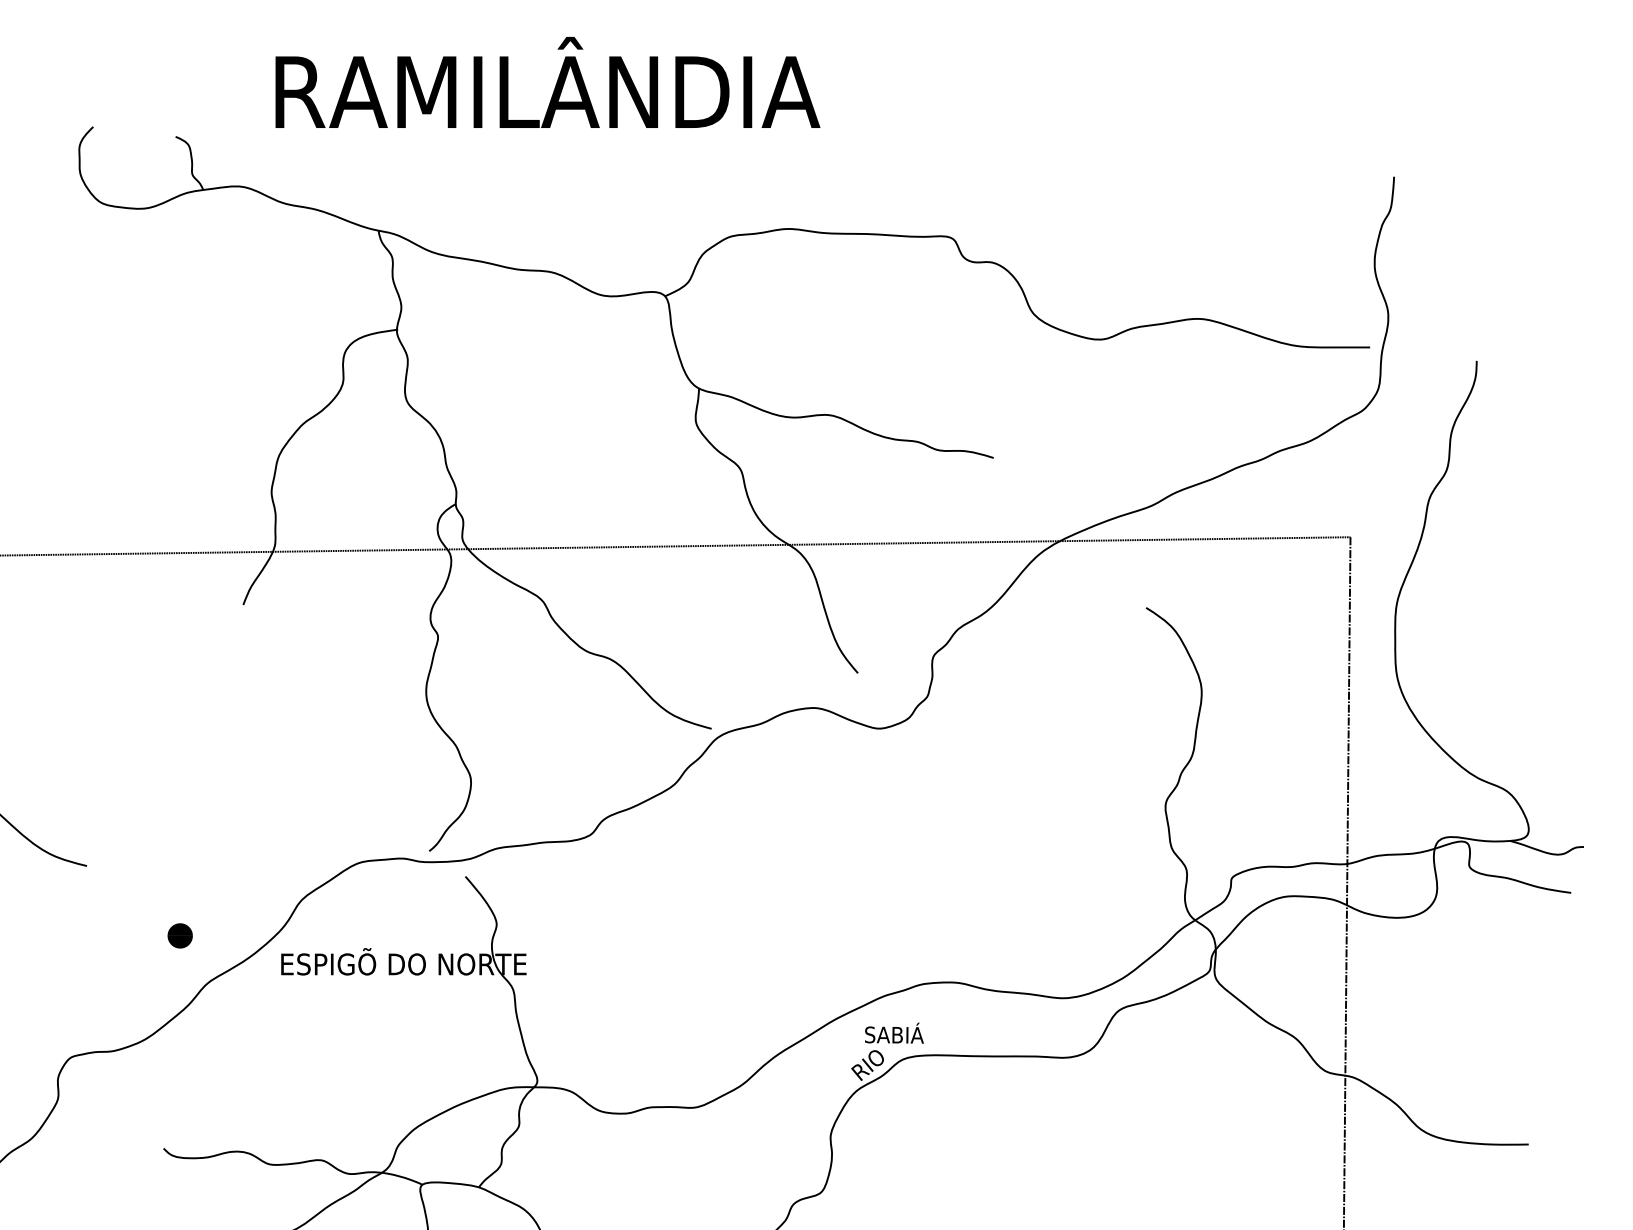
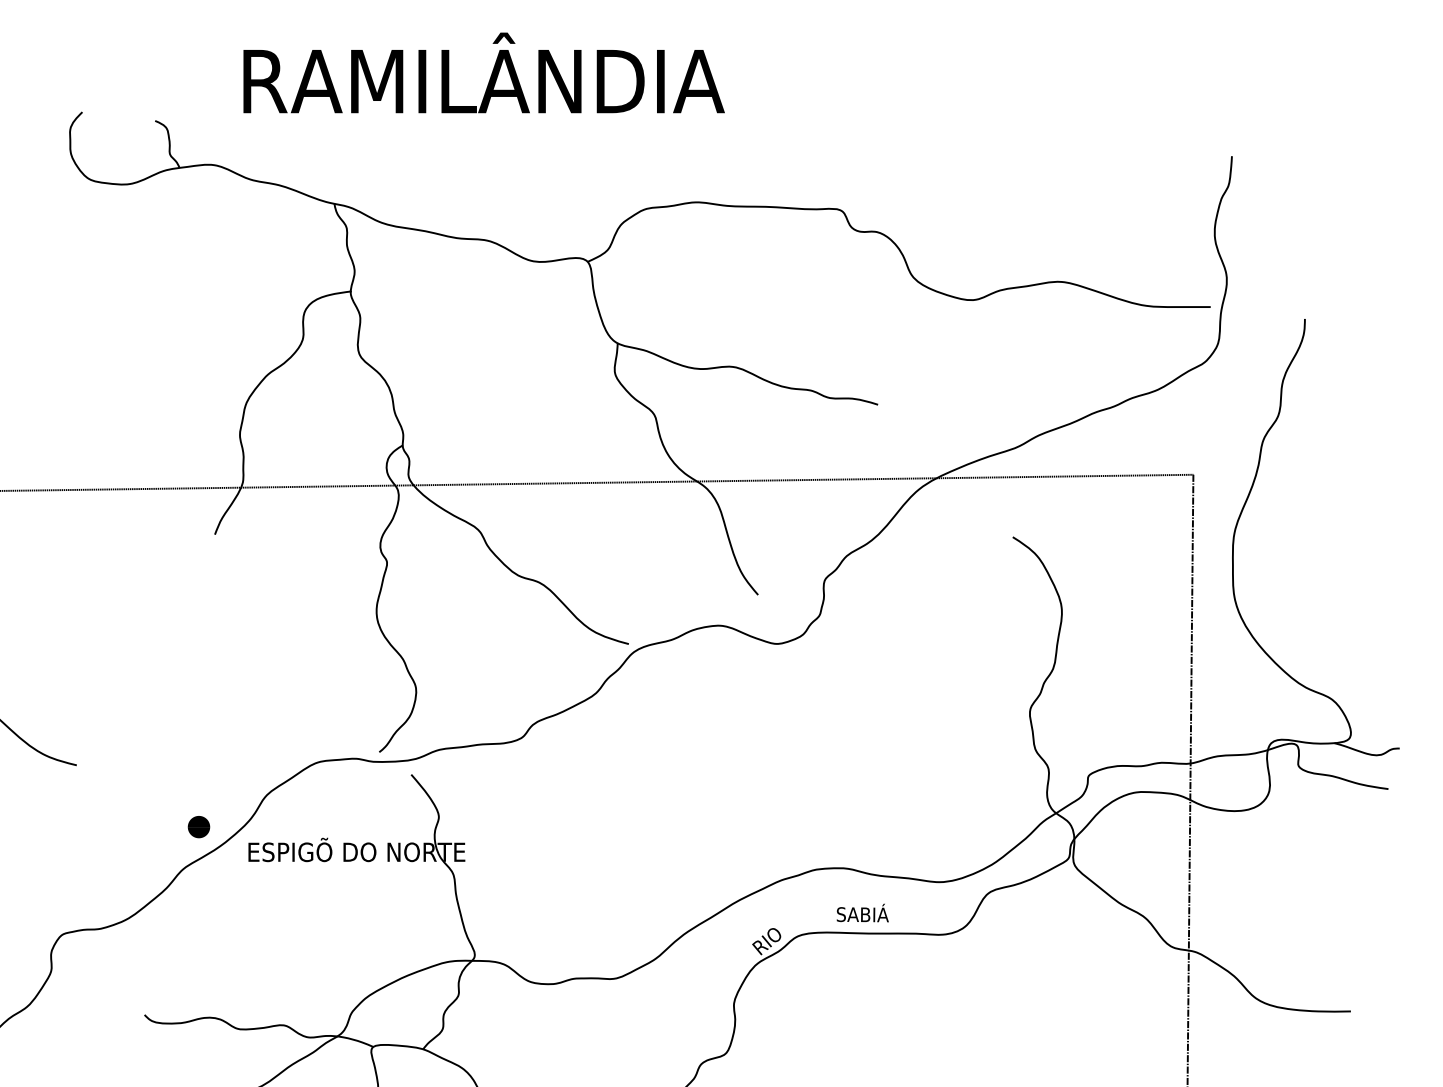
part: (179, 935) -> (198, 826), moved
text: (894, 1032) -> (862, 912), moved

